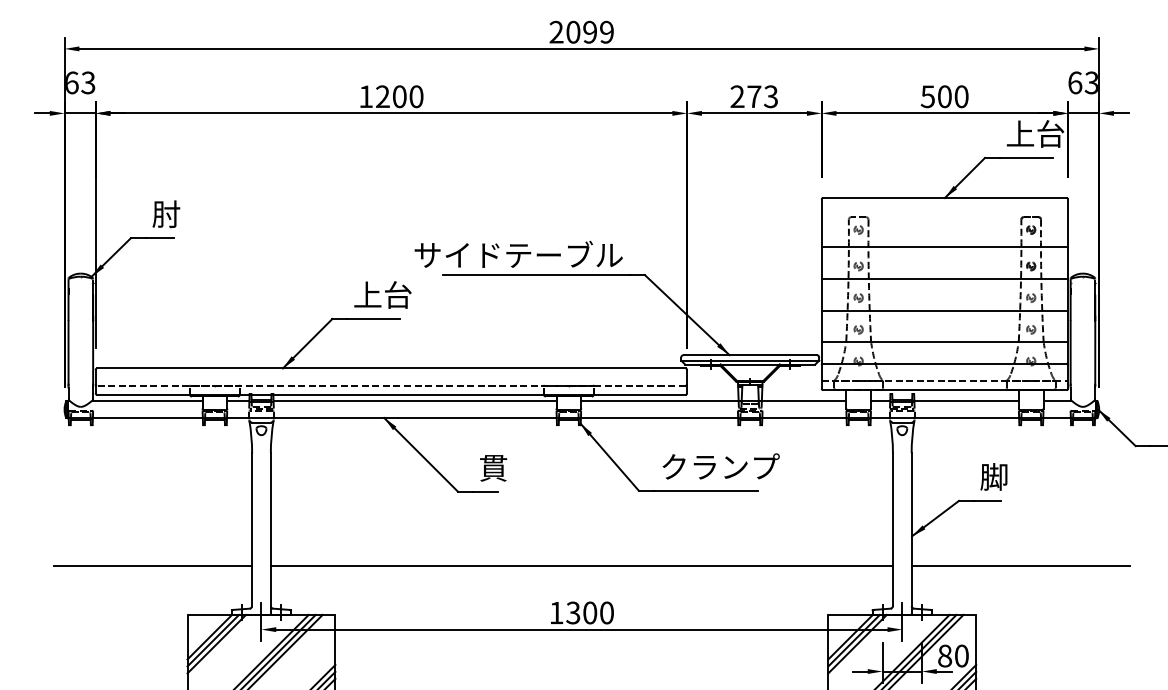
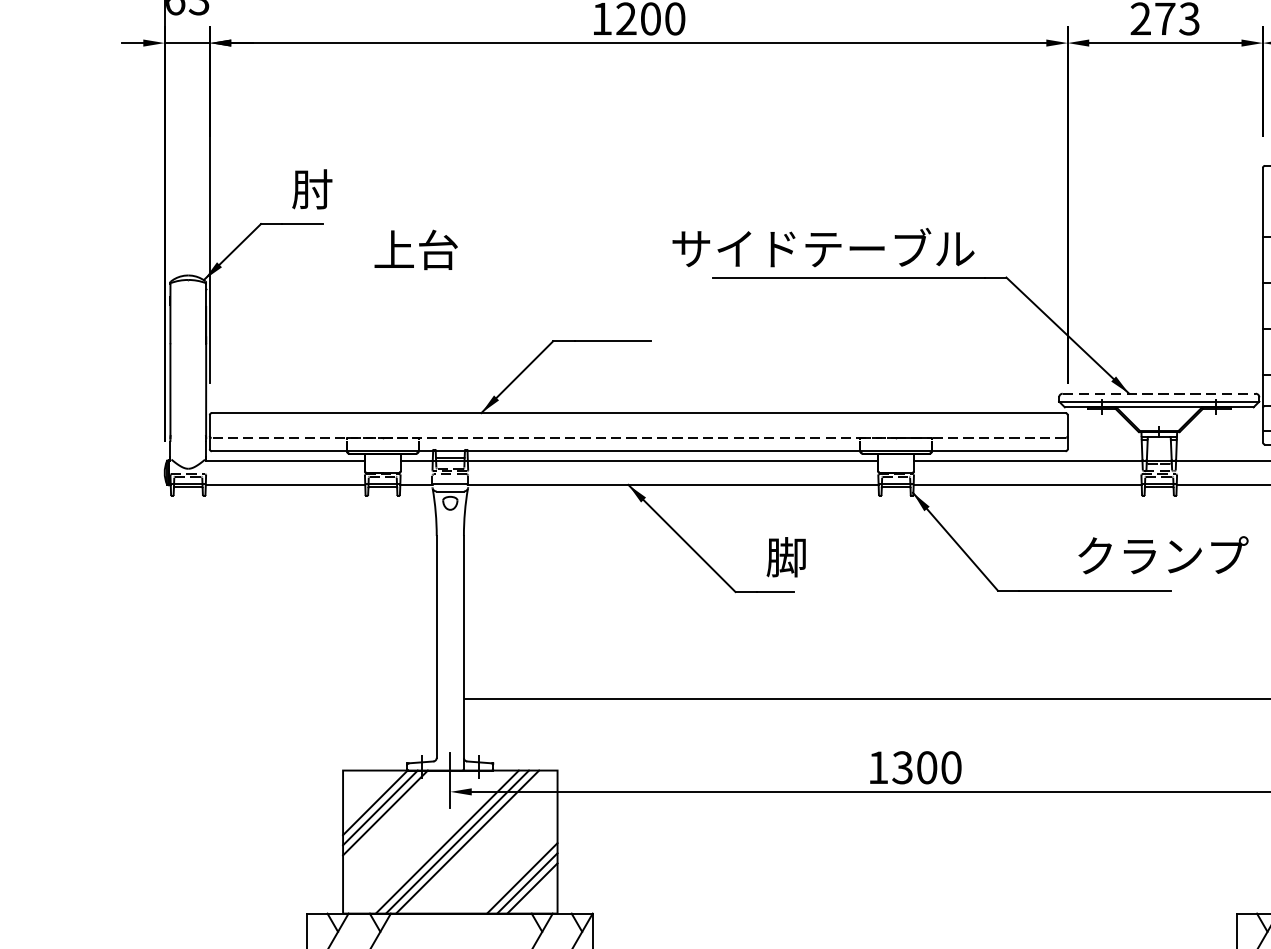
text: (382, 294) -> (415, 249), moved
line: (750, 355) -> (1159, 394), solid -> dashed
text: (720, 466) -> (1162, 555), moved
text: (493, 467) -> (786, 556), 貫 -> 脚
line: (152, 565) -> (292, 698), removed

